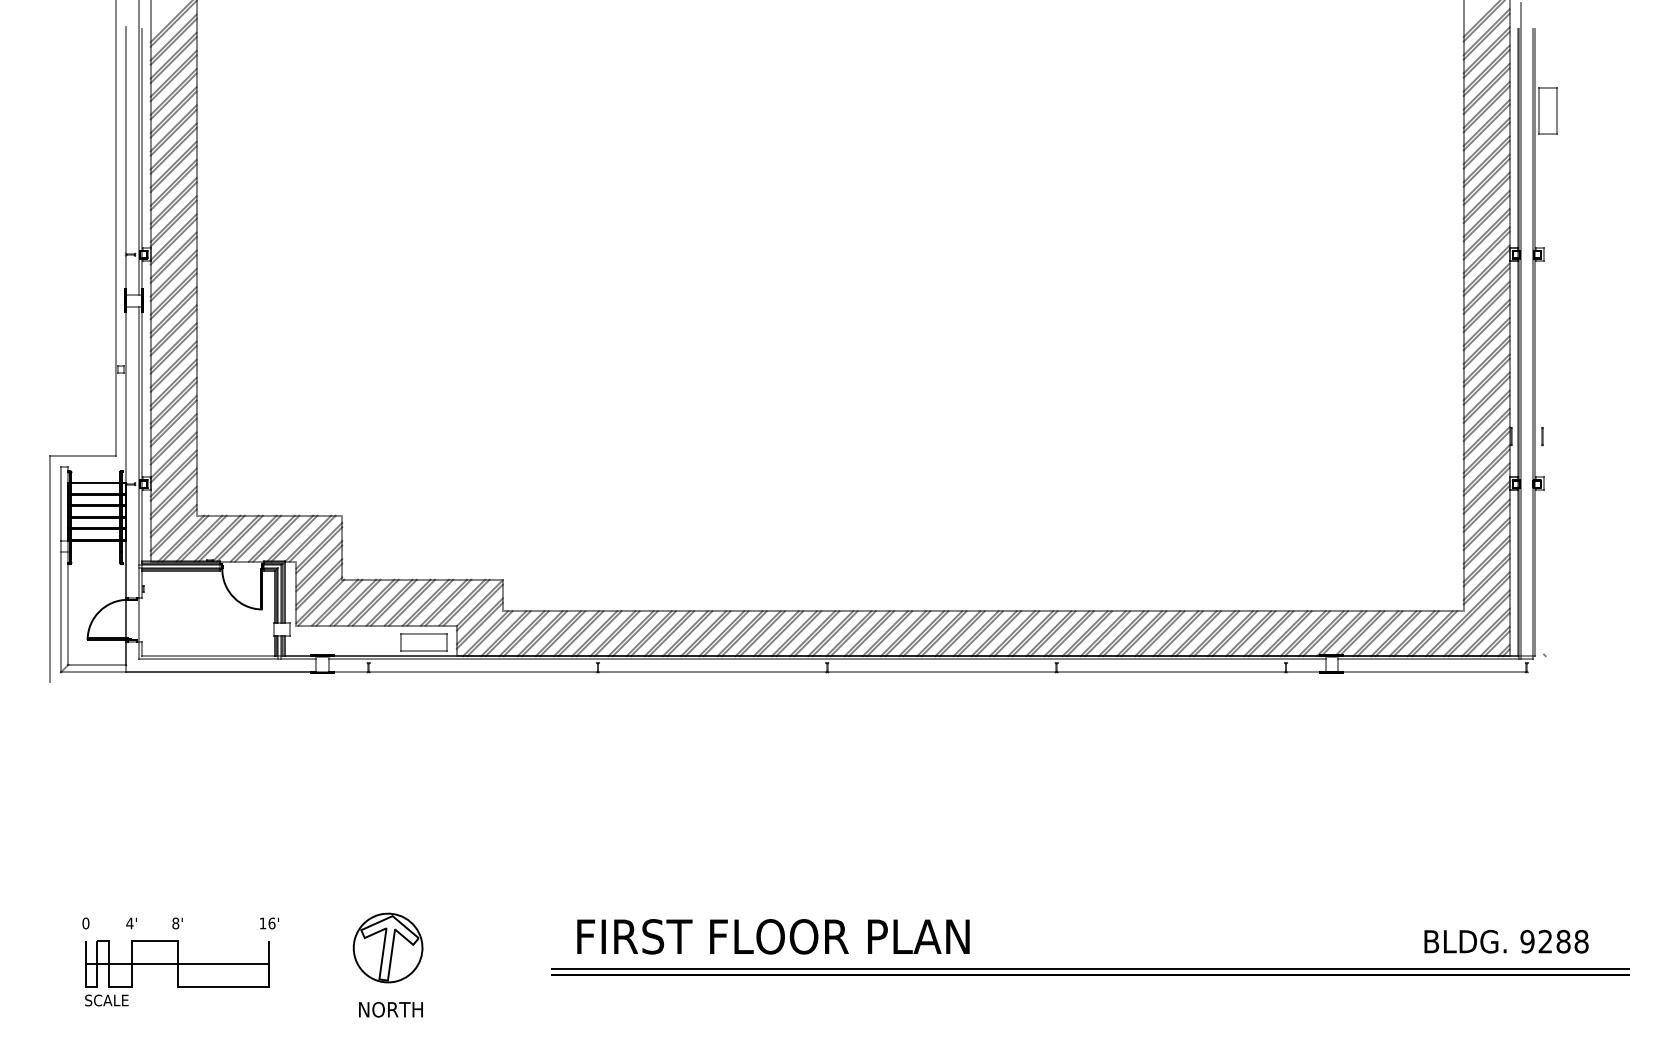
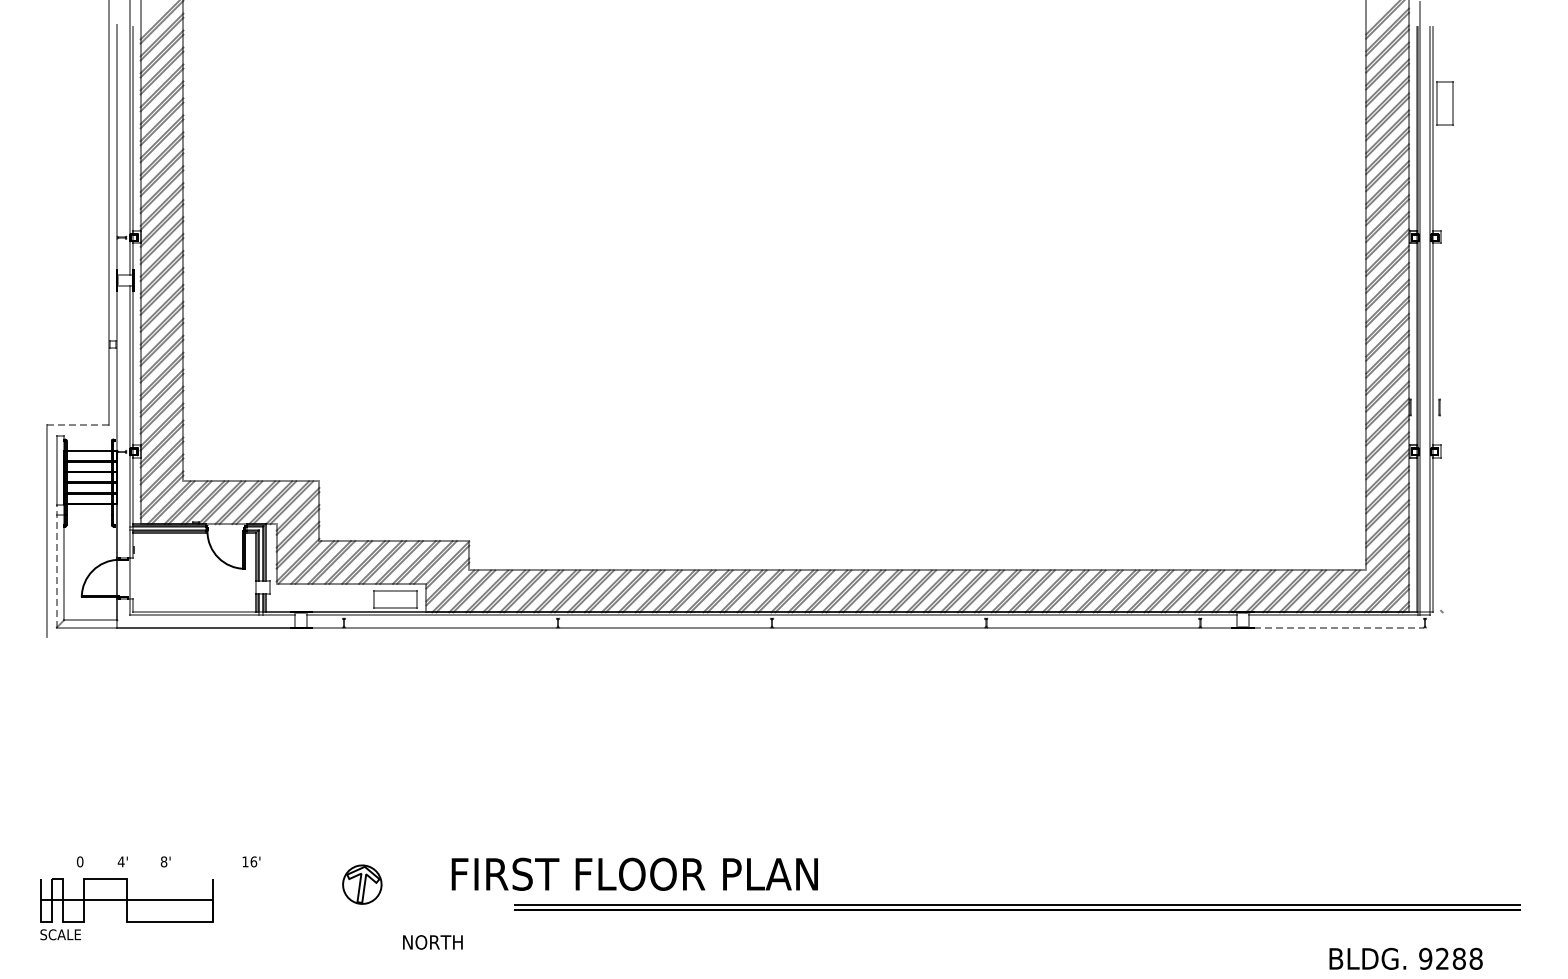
line: (83, 455) -> (77, 425), solid -> dashed
line: (60, 605) -> (56, 565), solid -> dashed
line: (1435, 672) -> (1339, 627), solid -> dashed
text: (773, 935) -> (634, 873), moved
text: (1505, 941) -> (1405, 958), moved
part: (388, 947) -> (362, 884), size x0.6
part: (177, 973) -> (126, 909), moved
text: (390, 1009) -> (432, 942), moved

